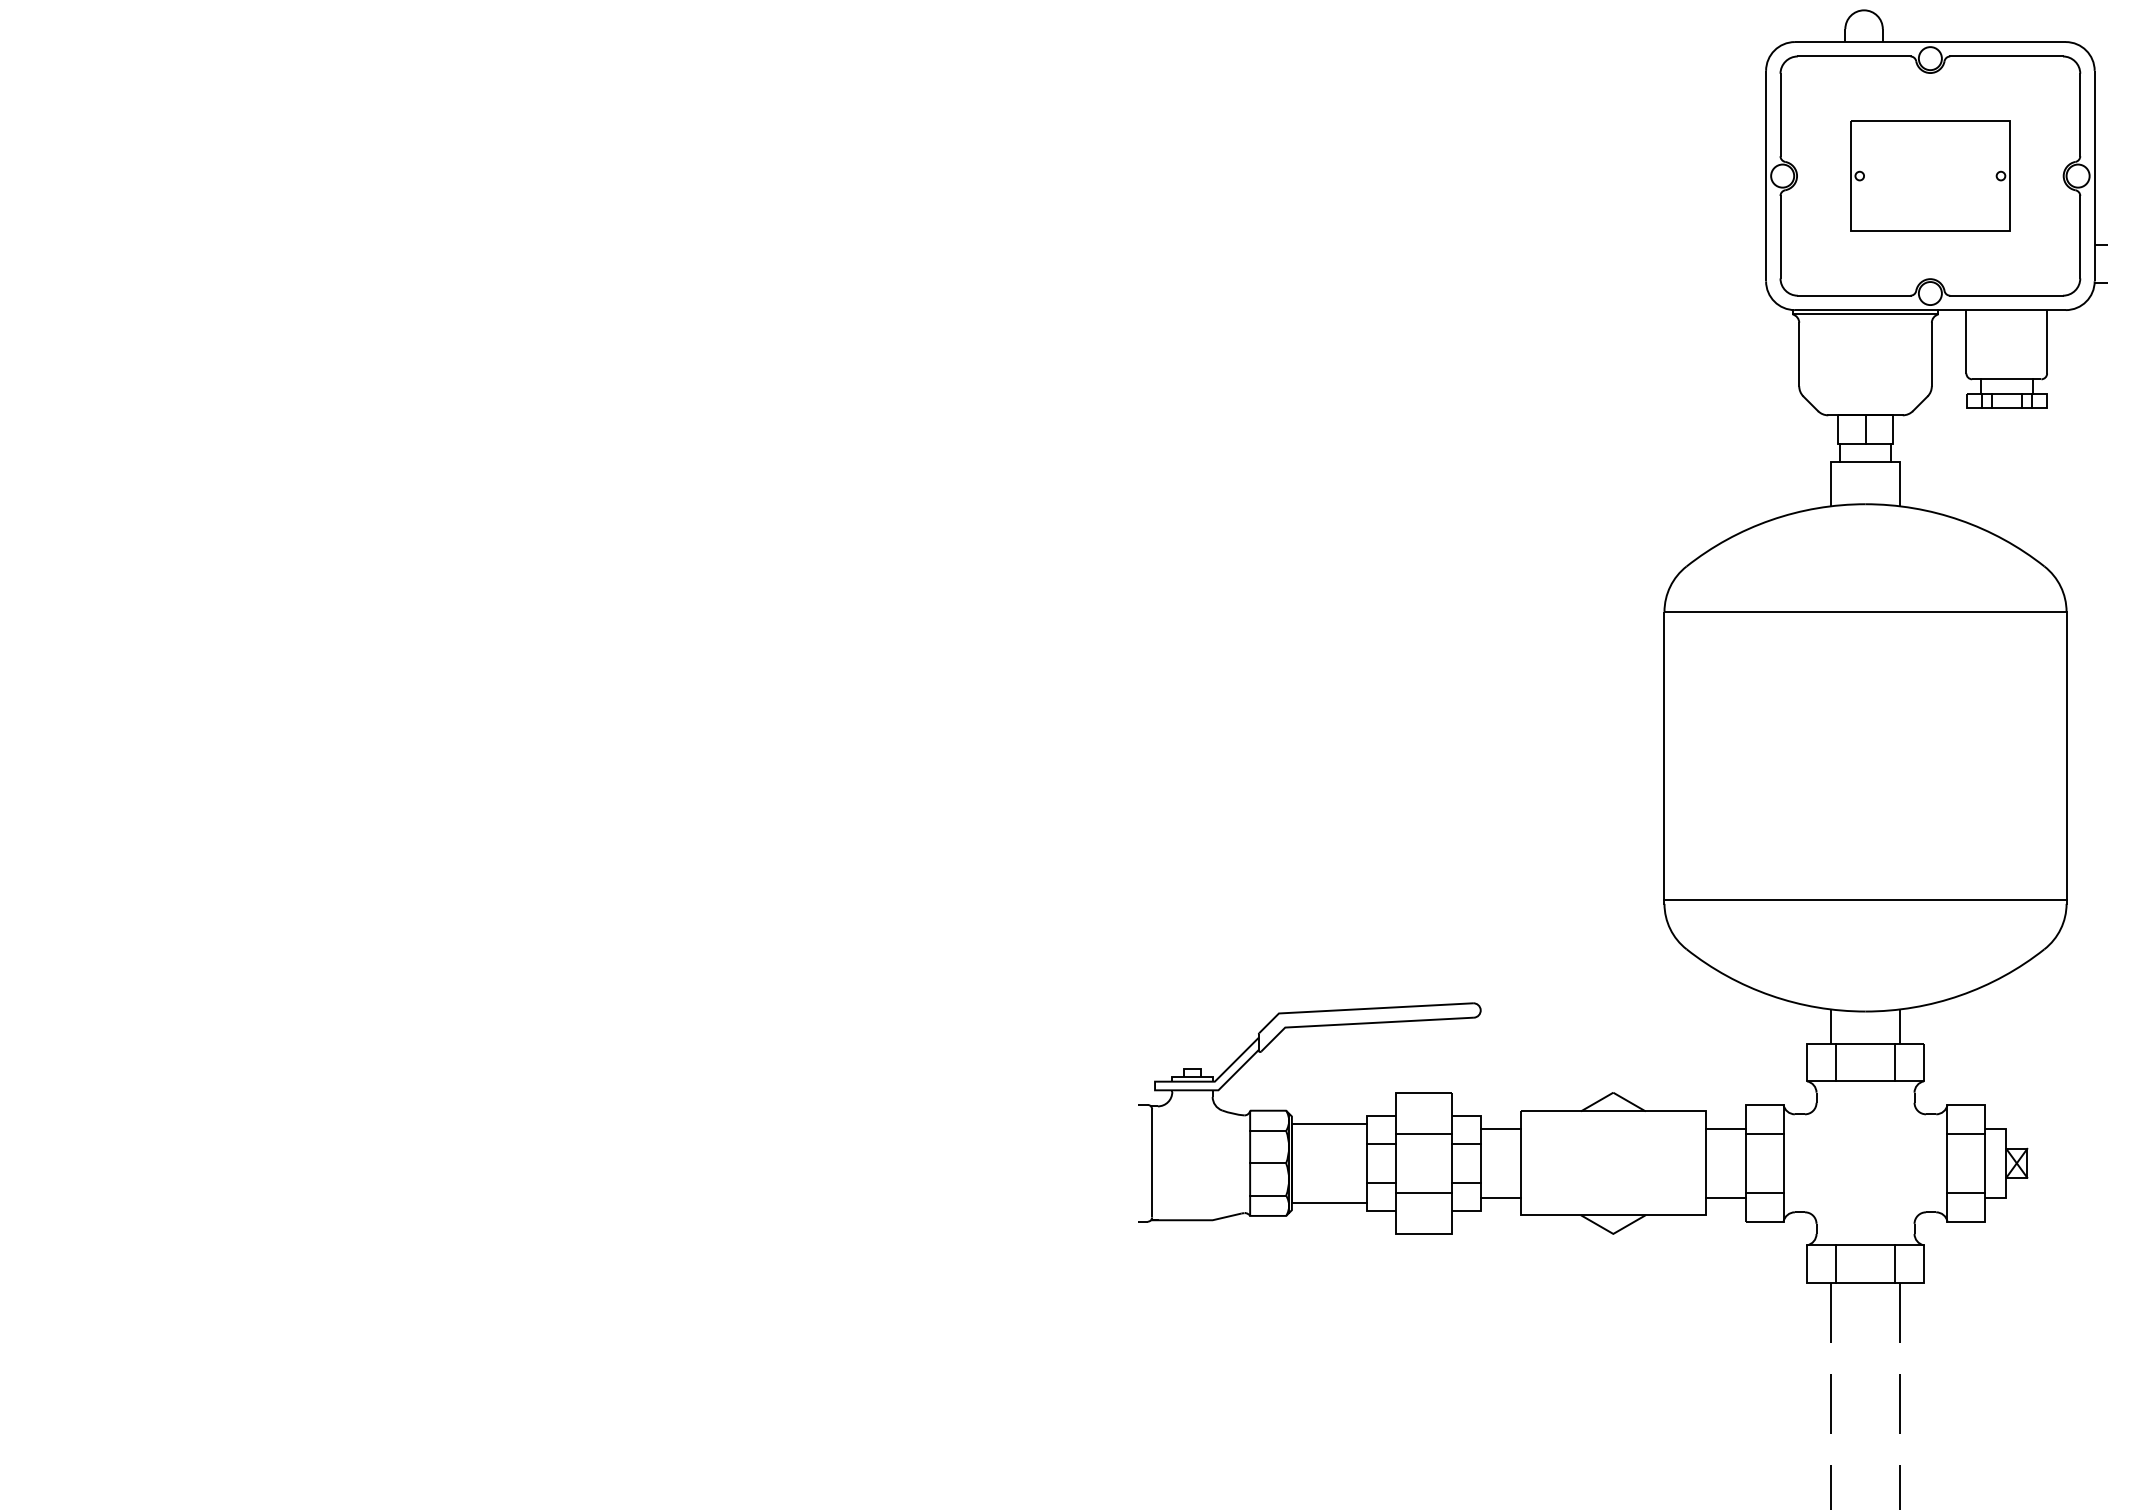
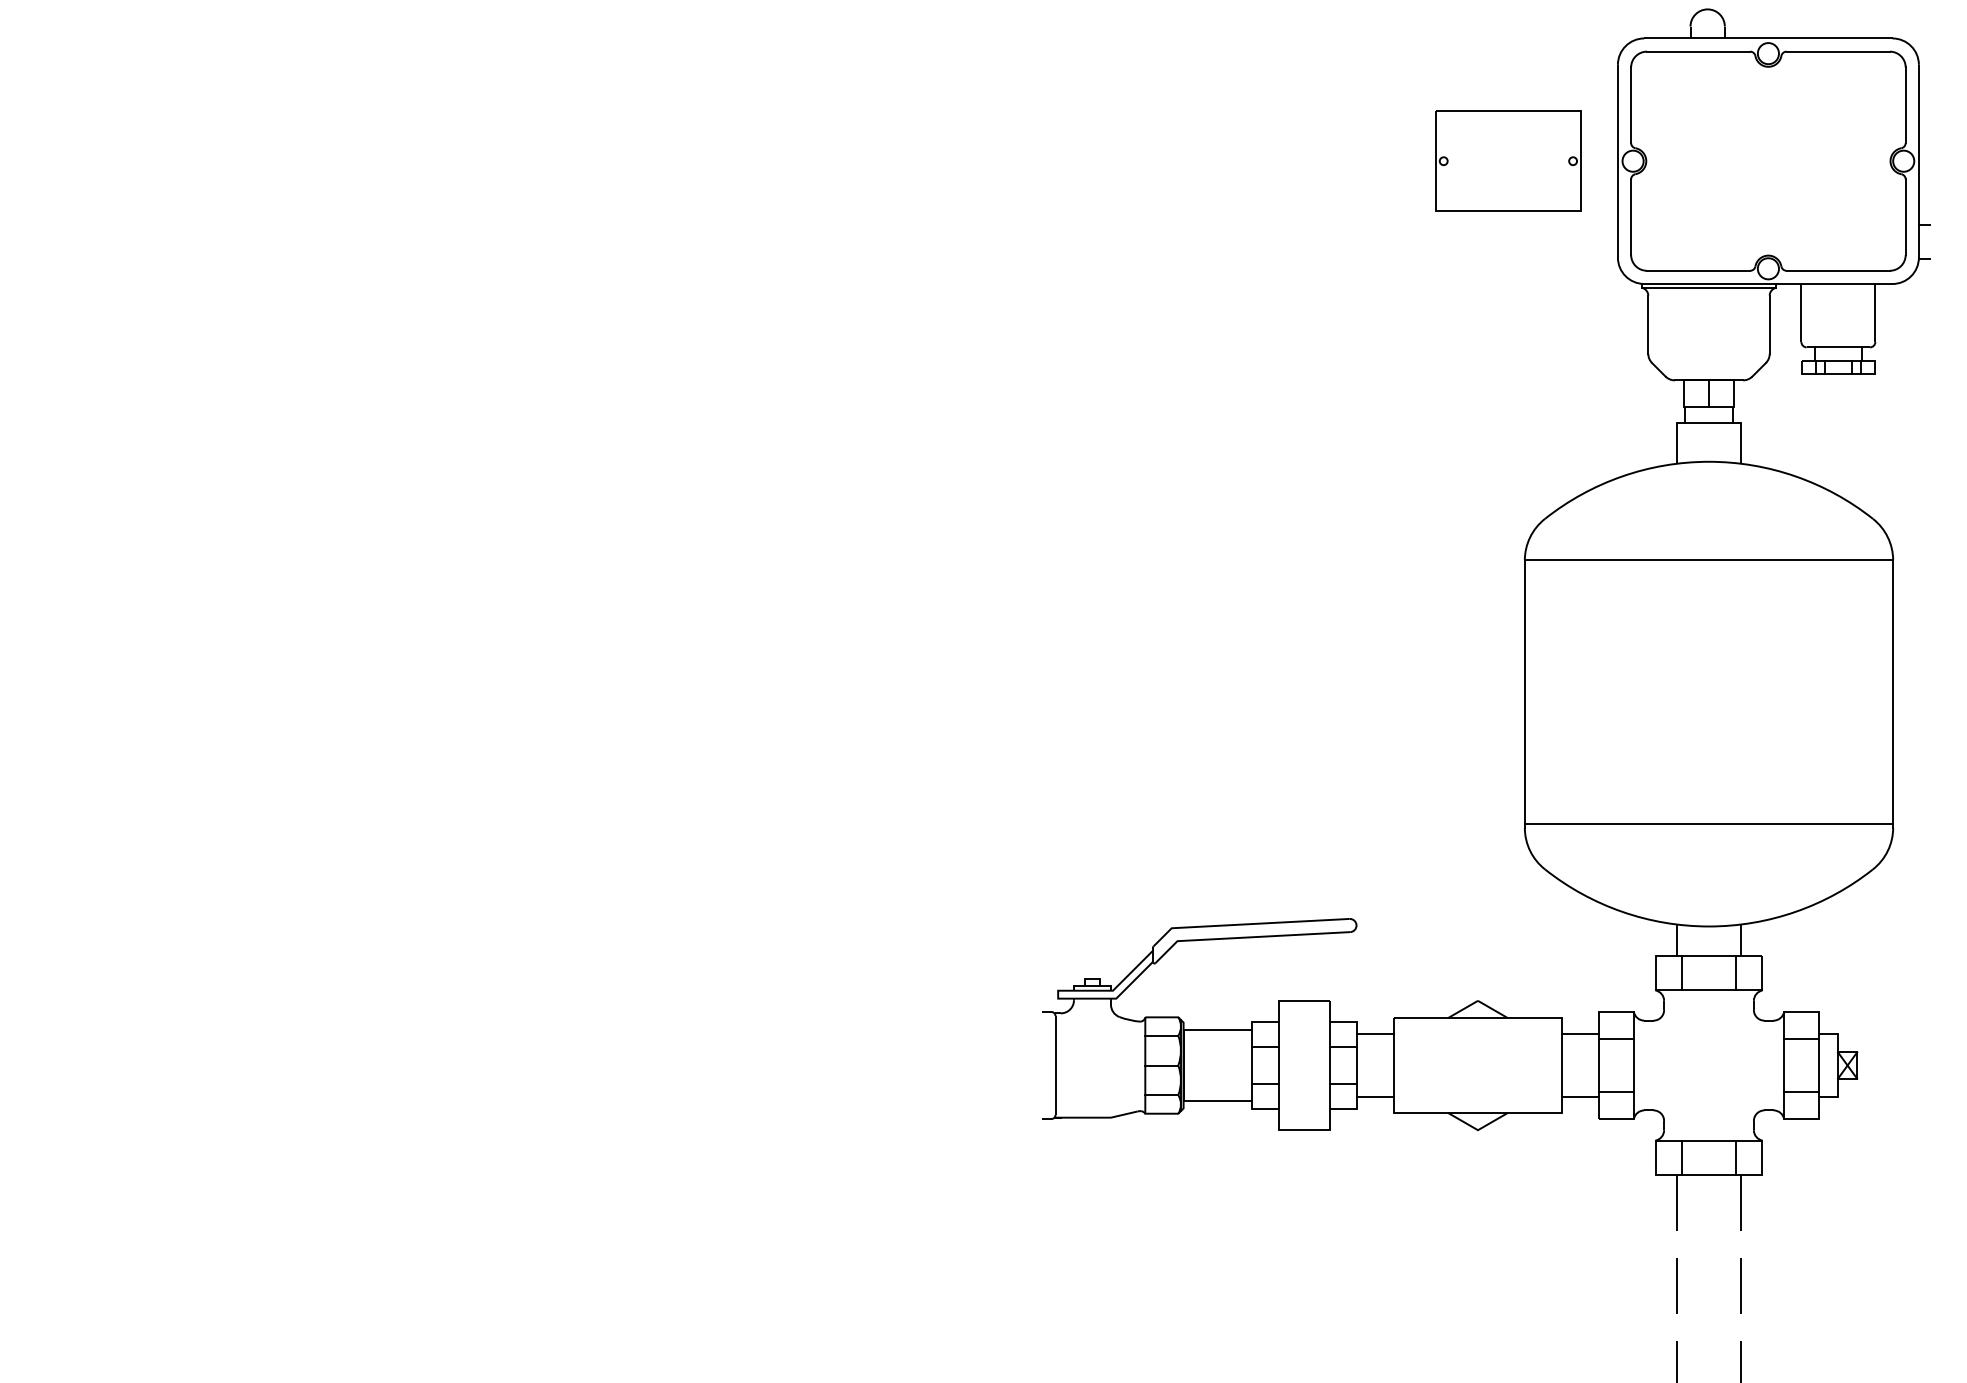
part: (1930, 175) -> (1508, 160), moved
line: (1423, 1133) -> (1304, 1038), removed
line: (1423, 1192) -> (1304, 1092), removed

